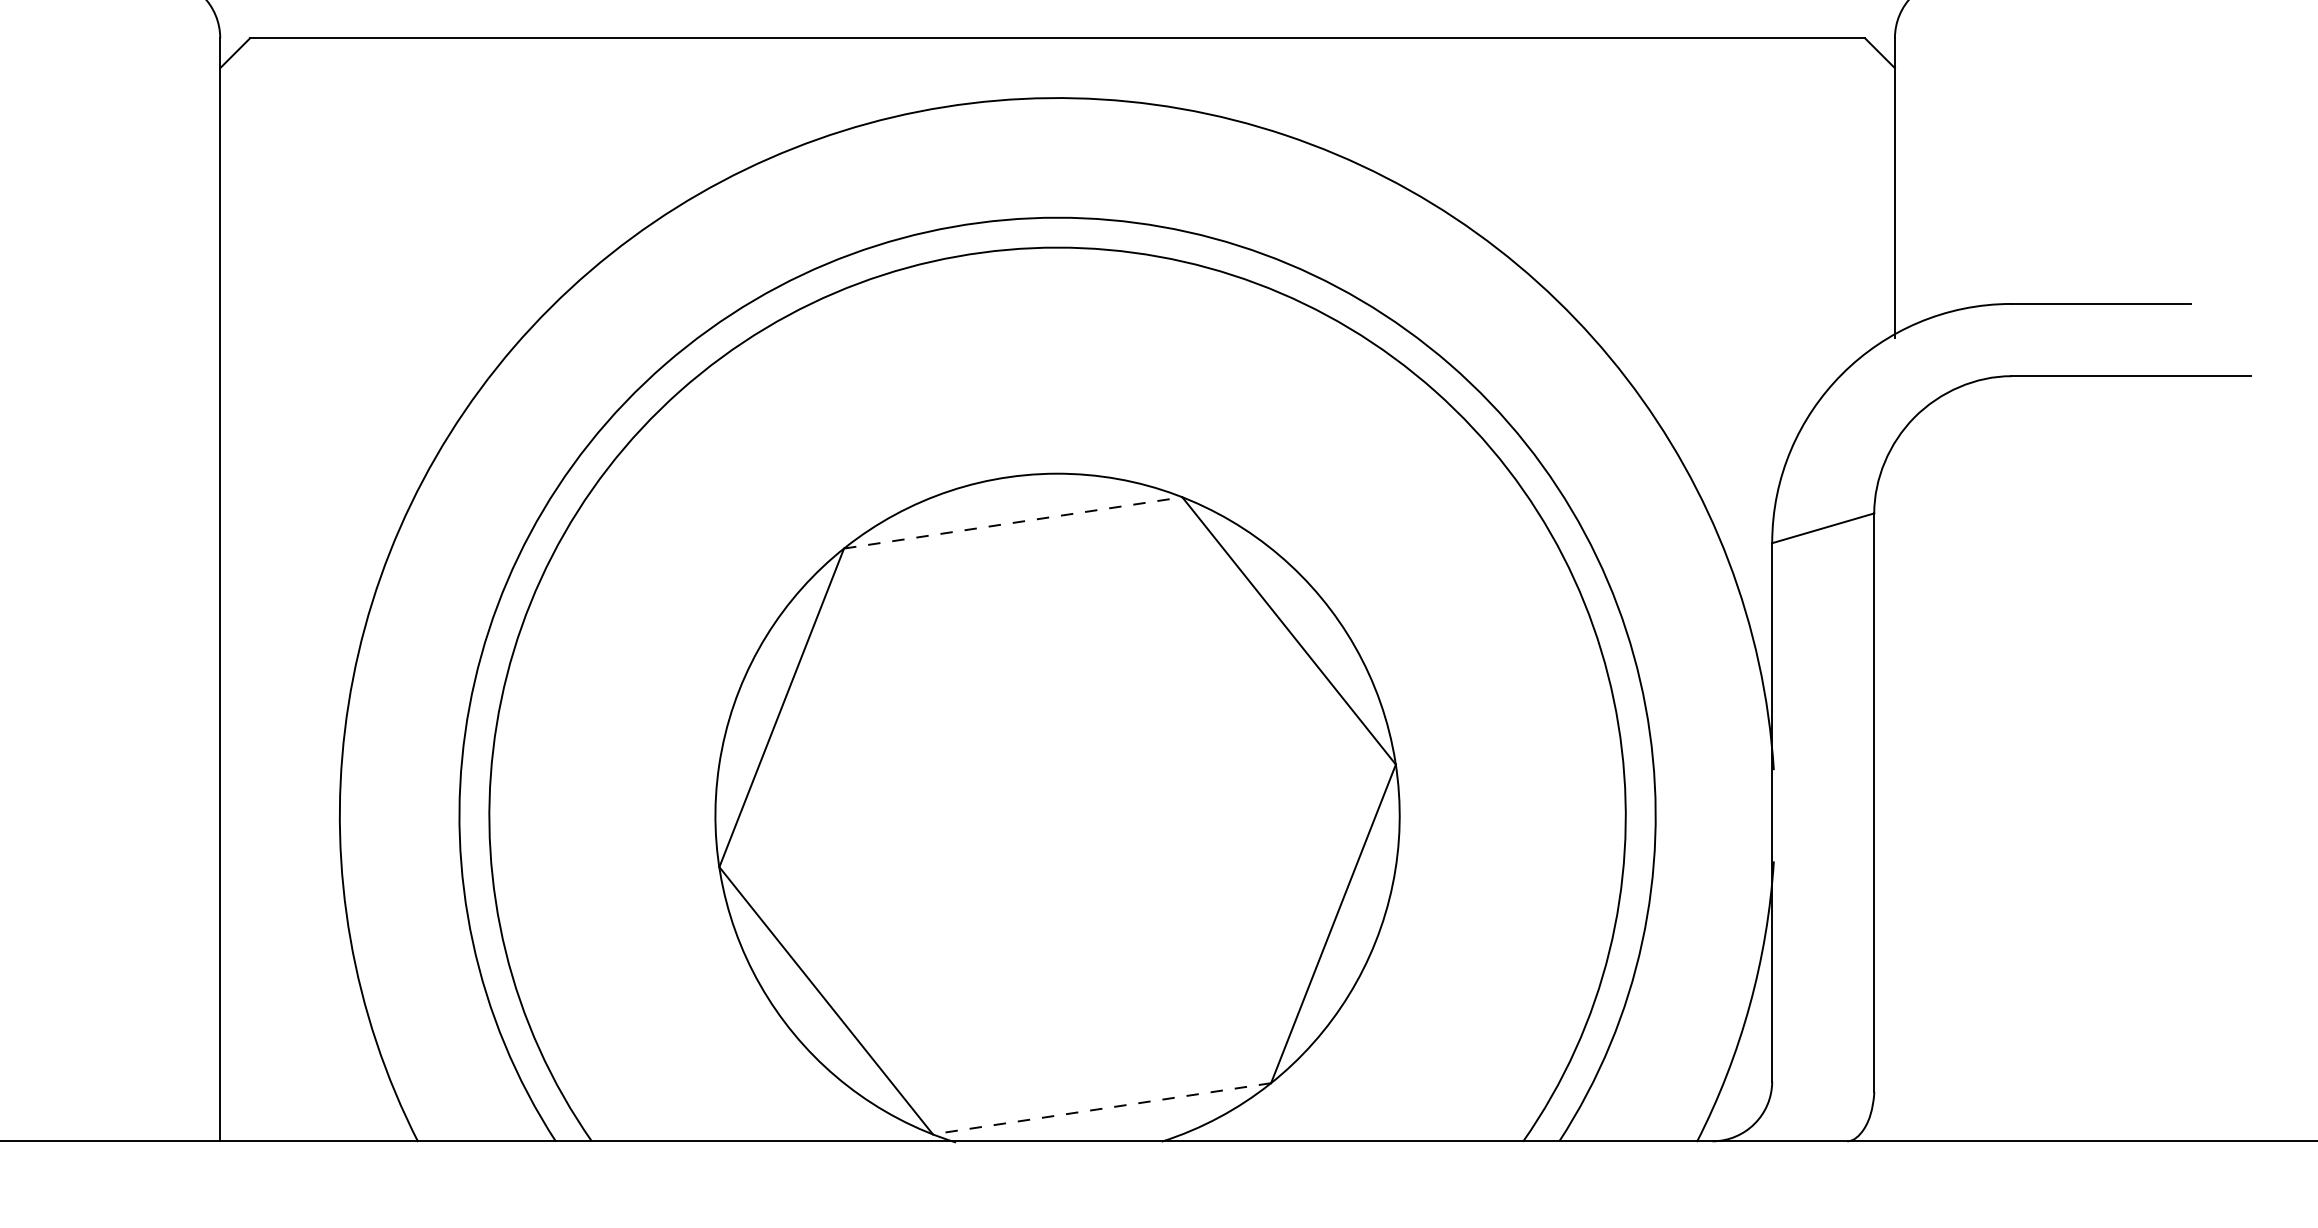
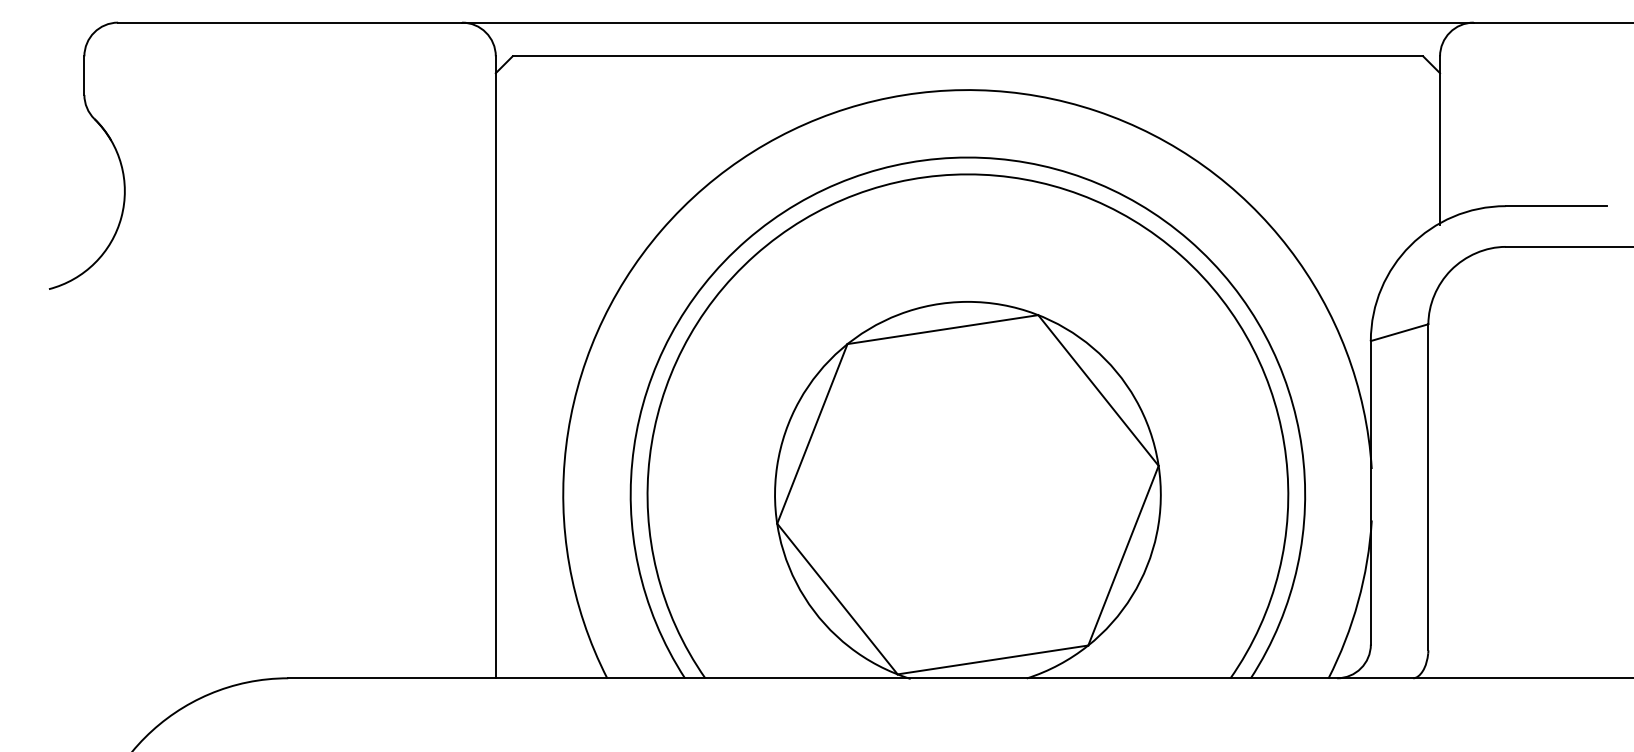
line: (1014, 522) -> (943, 329), dashed -> solid
line: (1101, 1109) -> (992, 660), dashed -> solid

